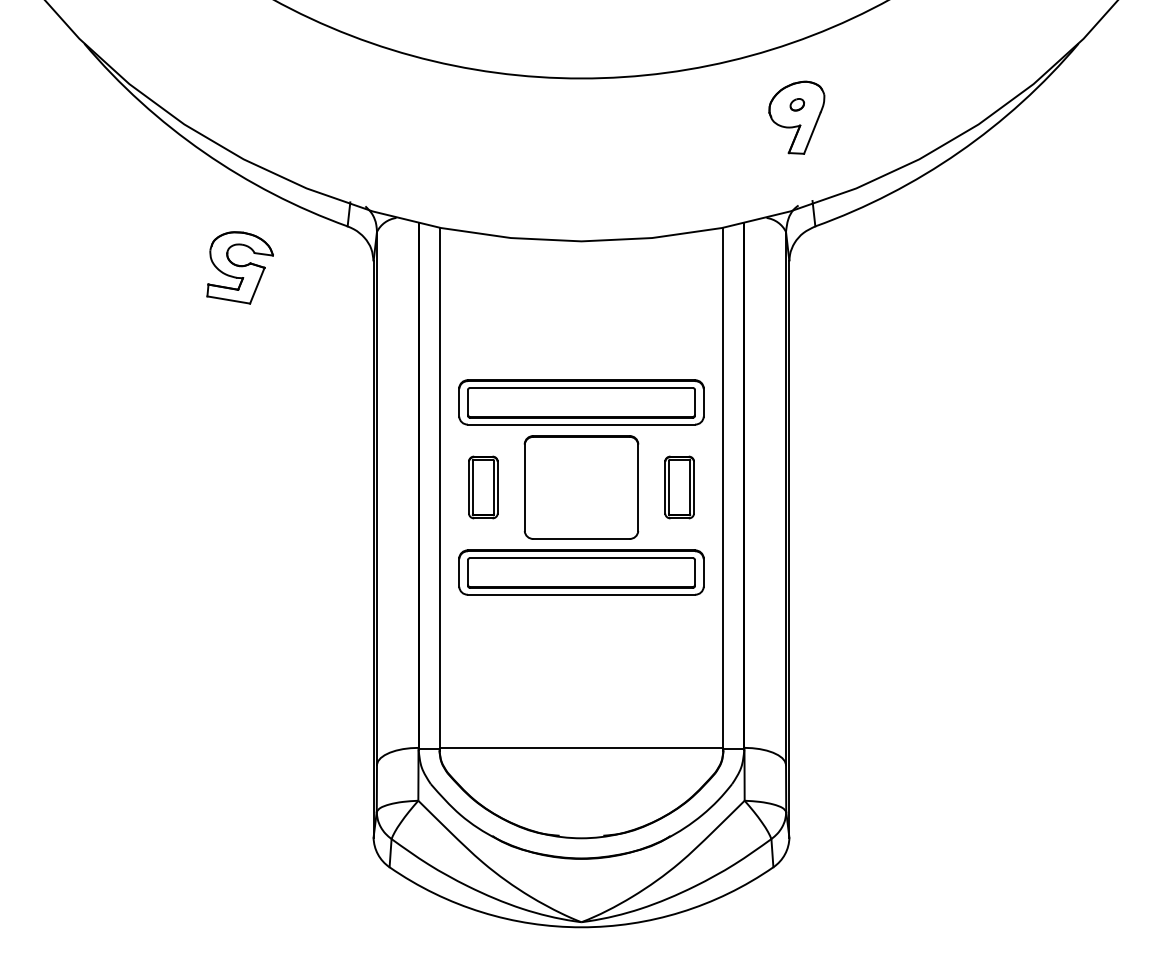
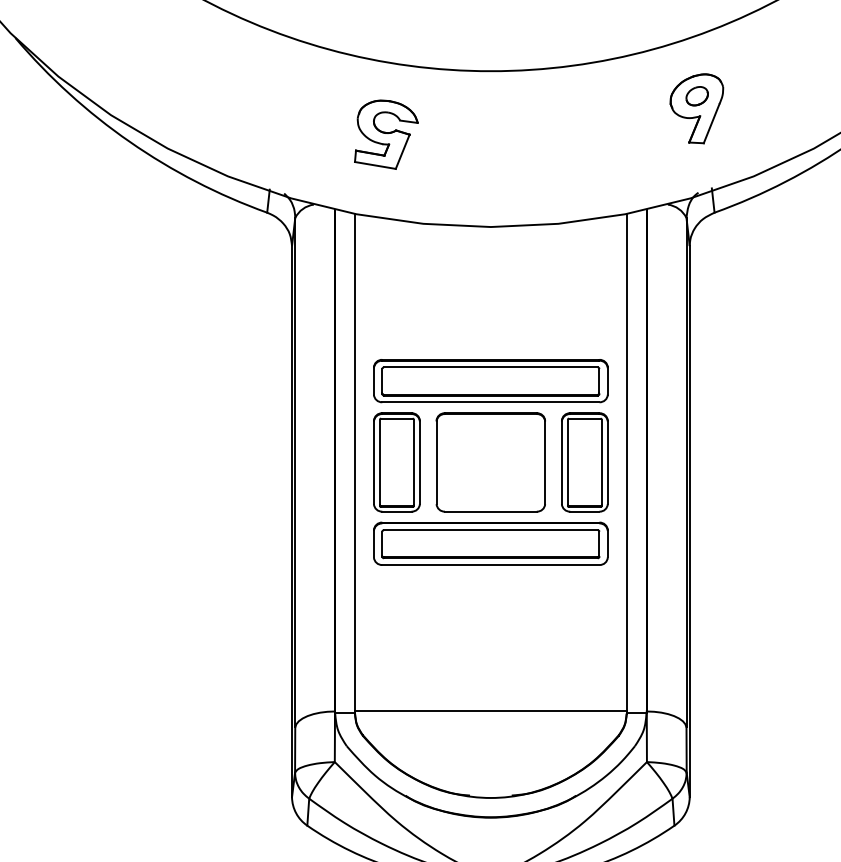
part: (797, 104) -> (697, 96), size x1.67
part: (239, 267) -> (385, 134), moved
part: (483, 487) -> (397, 462), size x1.67
part: (679, 487) -> (584, 462), size x1.67

